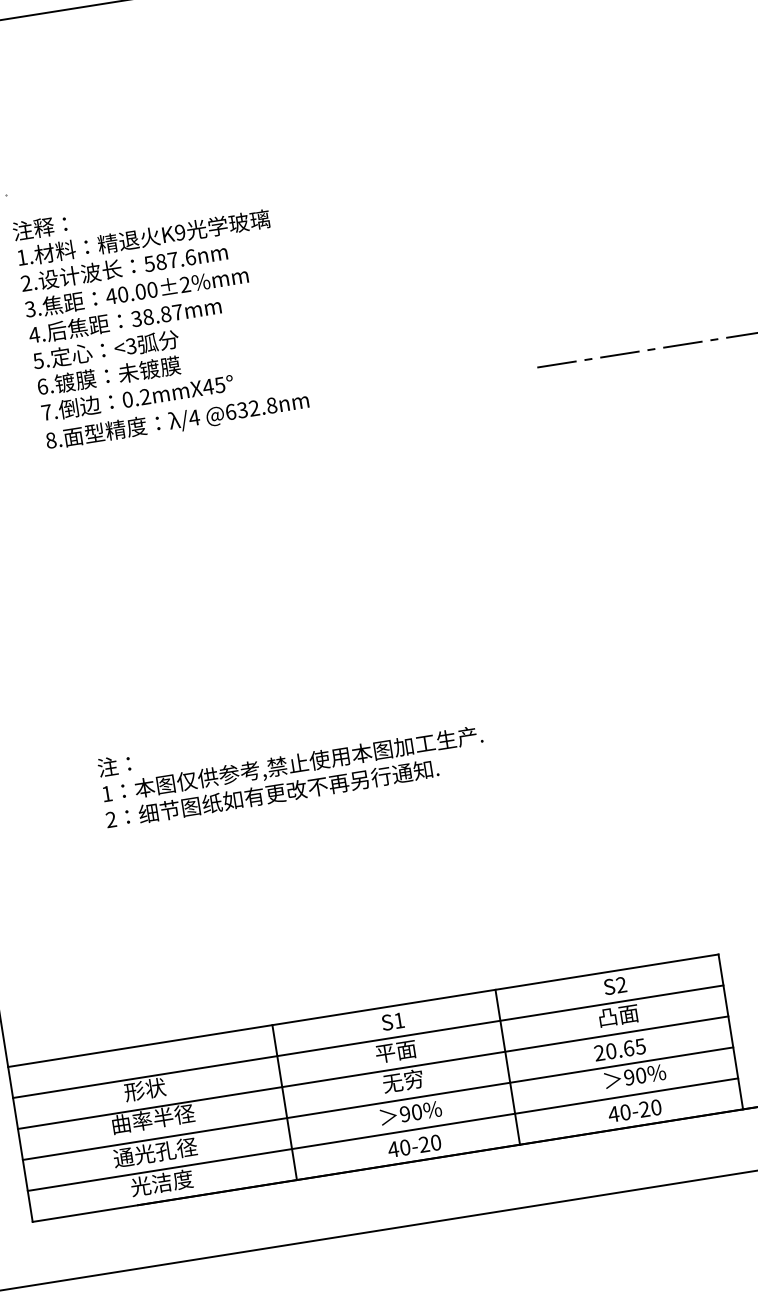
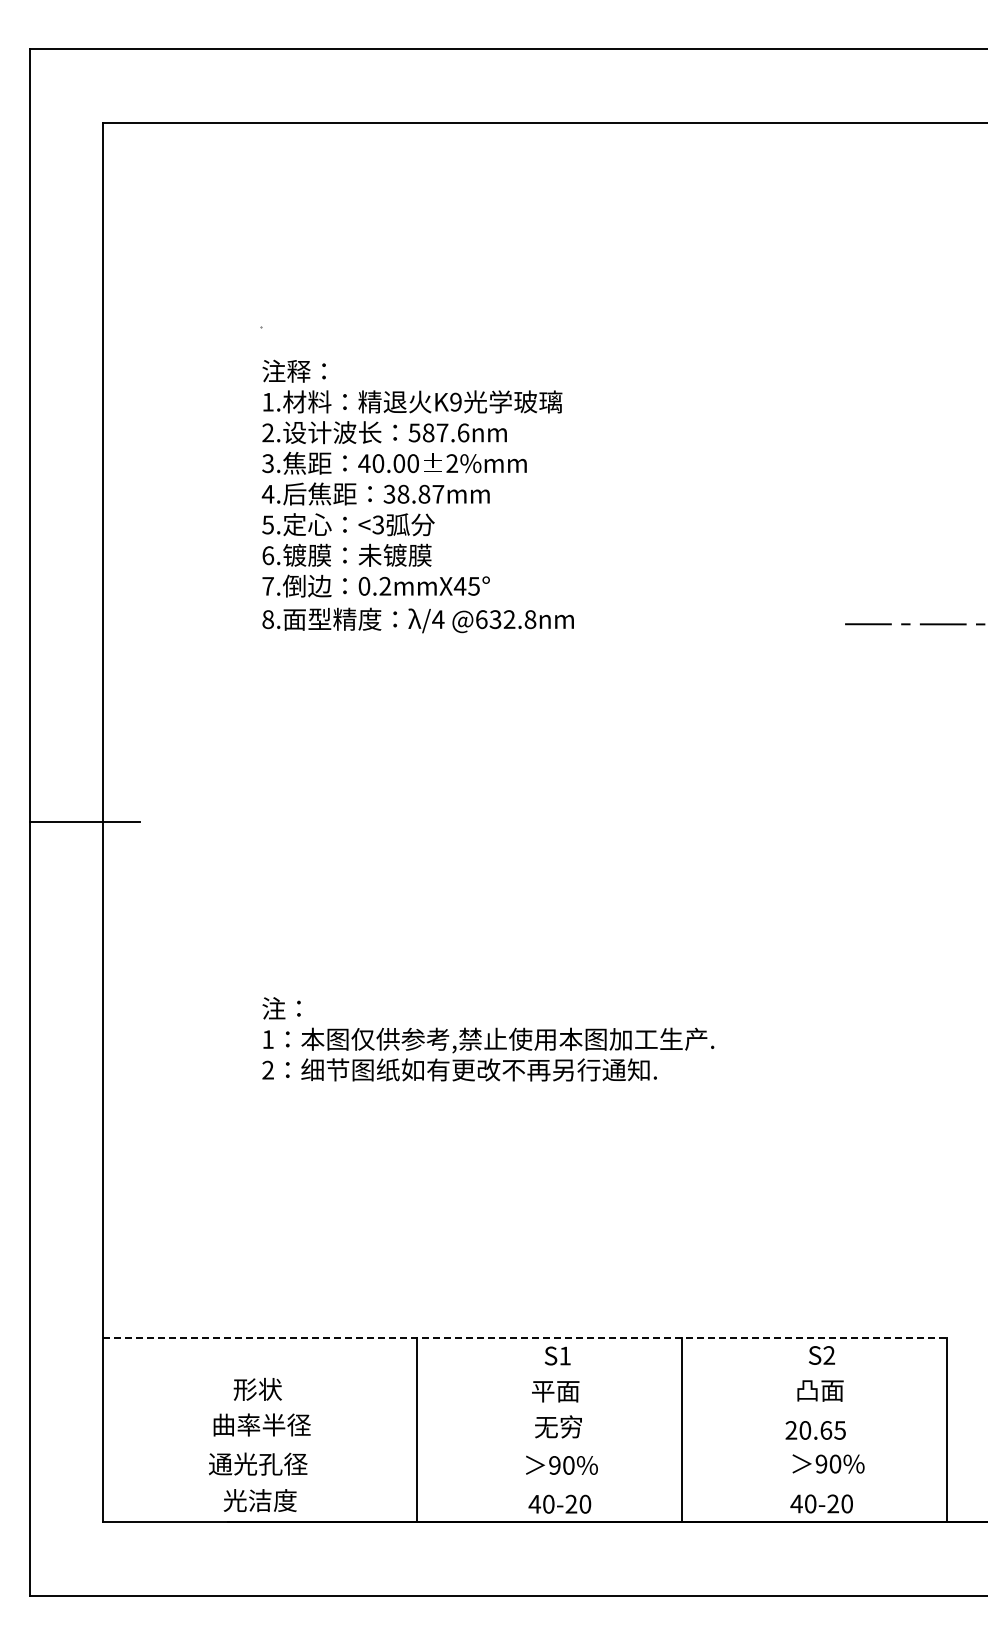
line: (363, 1010) -> (525, 1337), solid -> dashed
line: (368, 1041) -> (525, 1374), removed
line: (373, 1072) -> (525, 1411), removed
line: (378, 1103) -> (525, 1448), removed
line: (383, 1134) -> (525, 1485), removed

